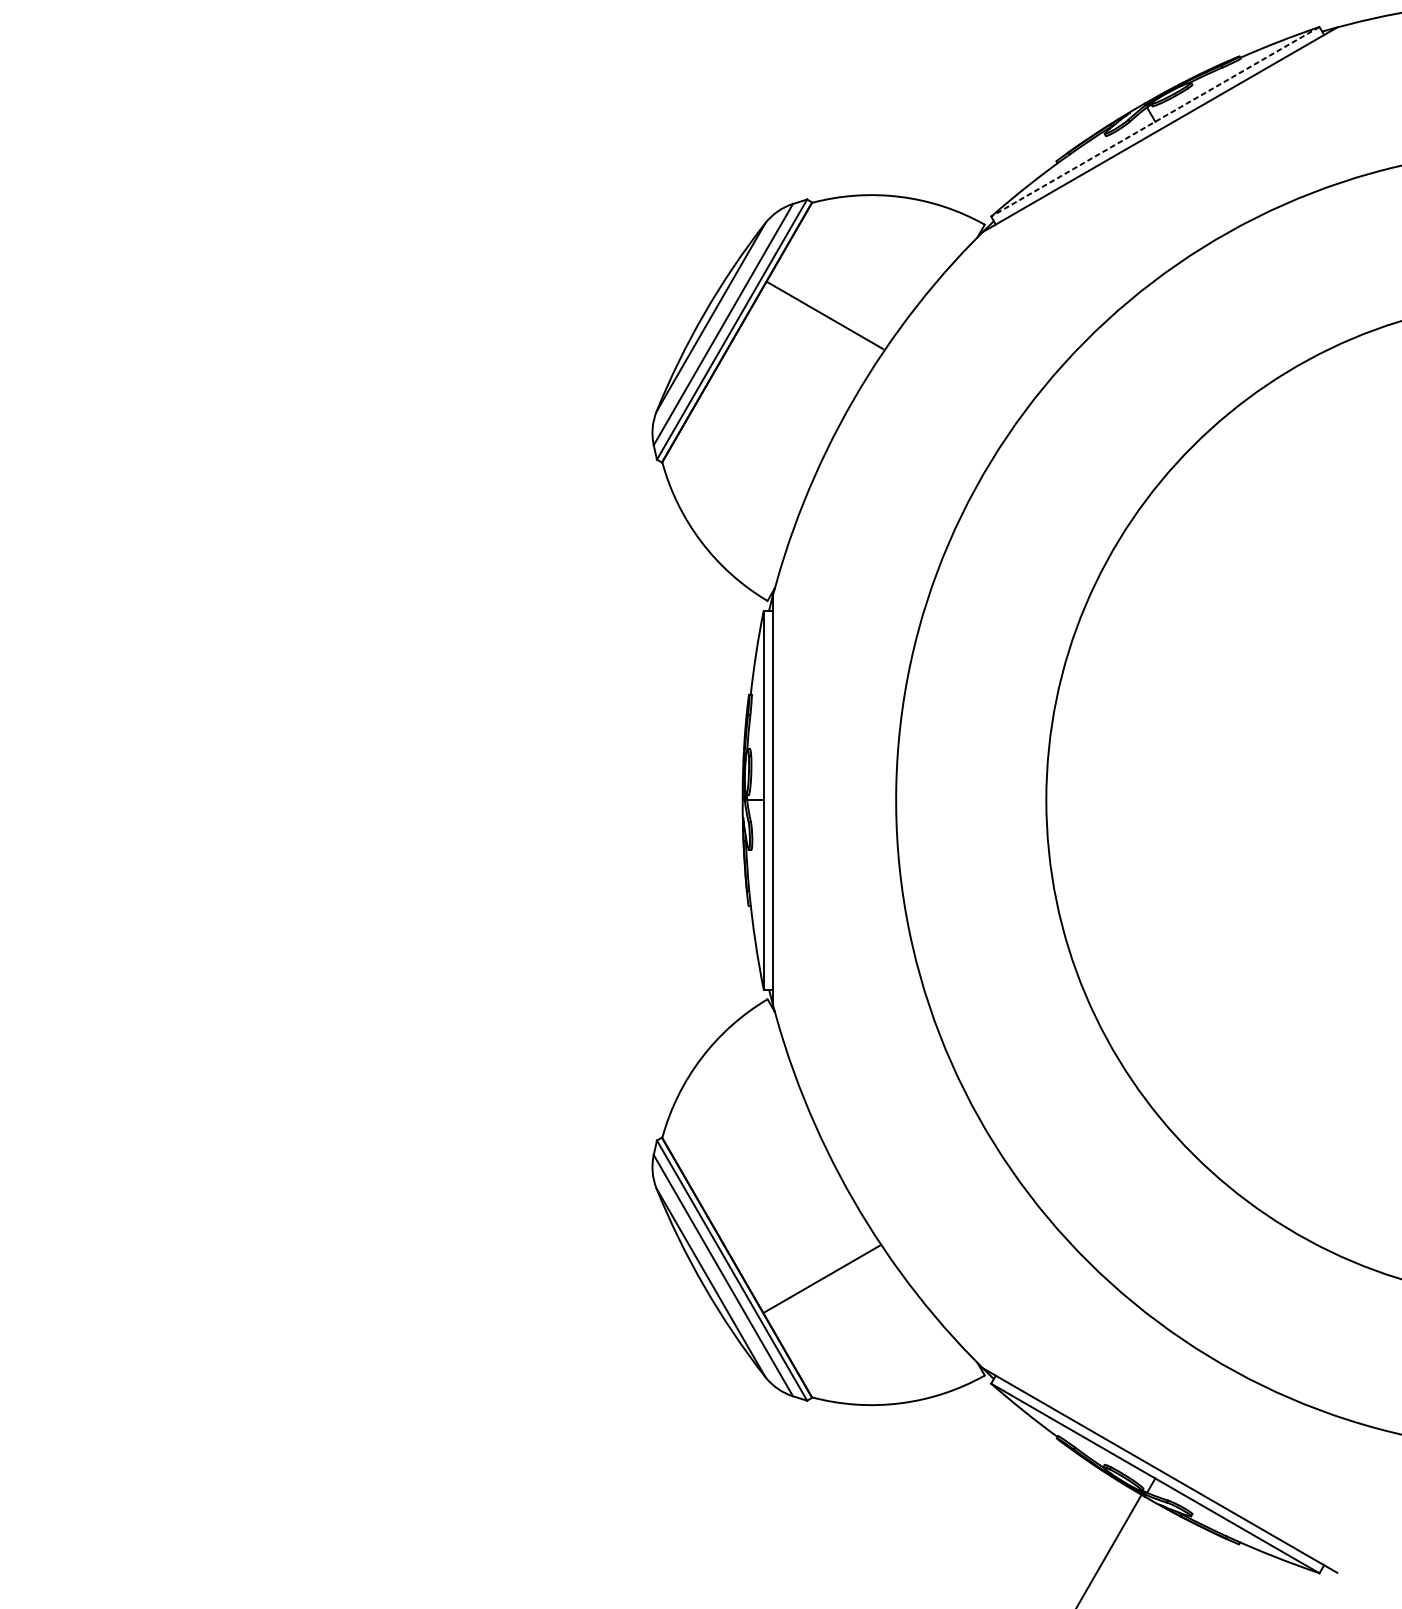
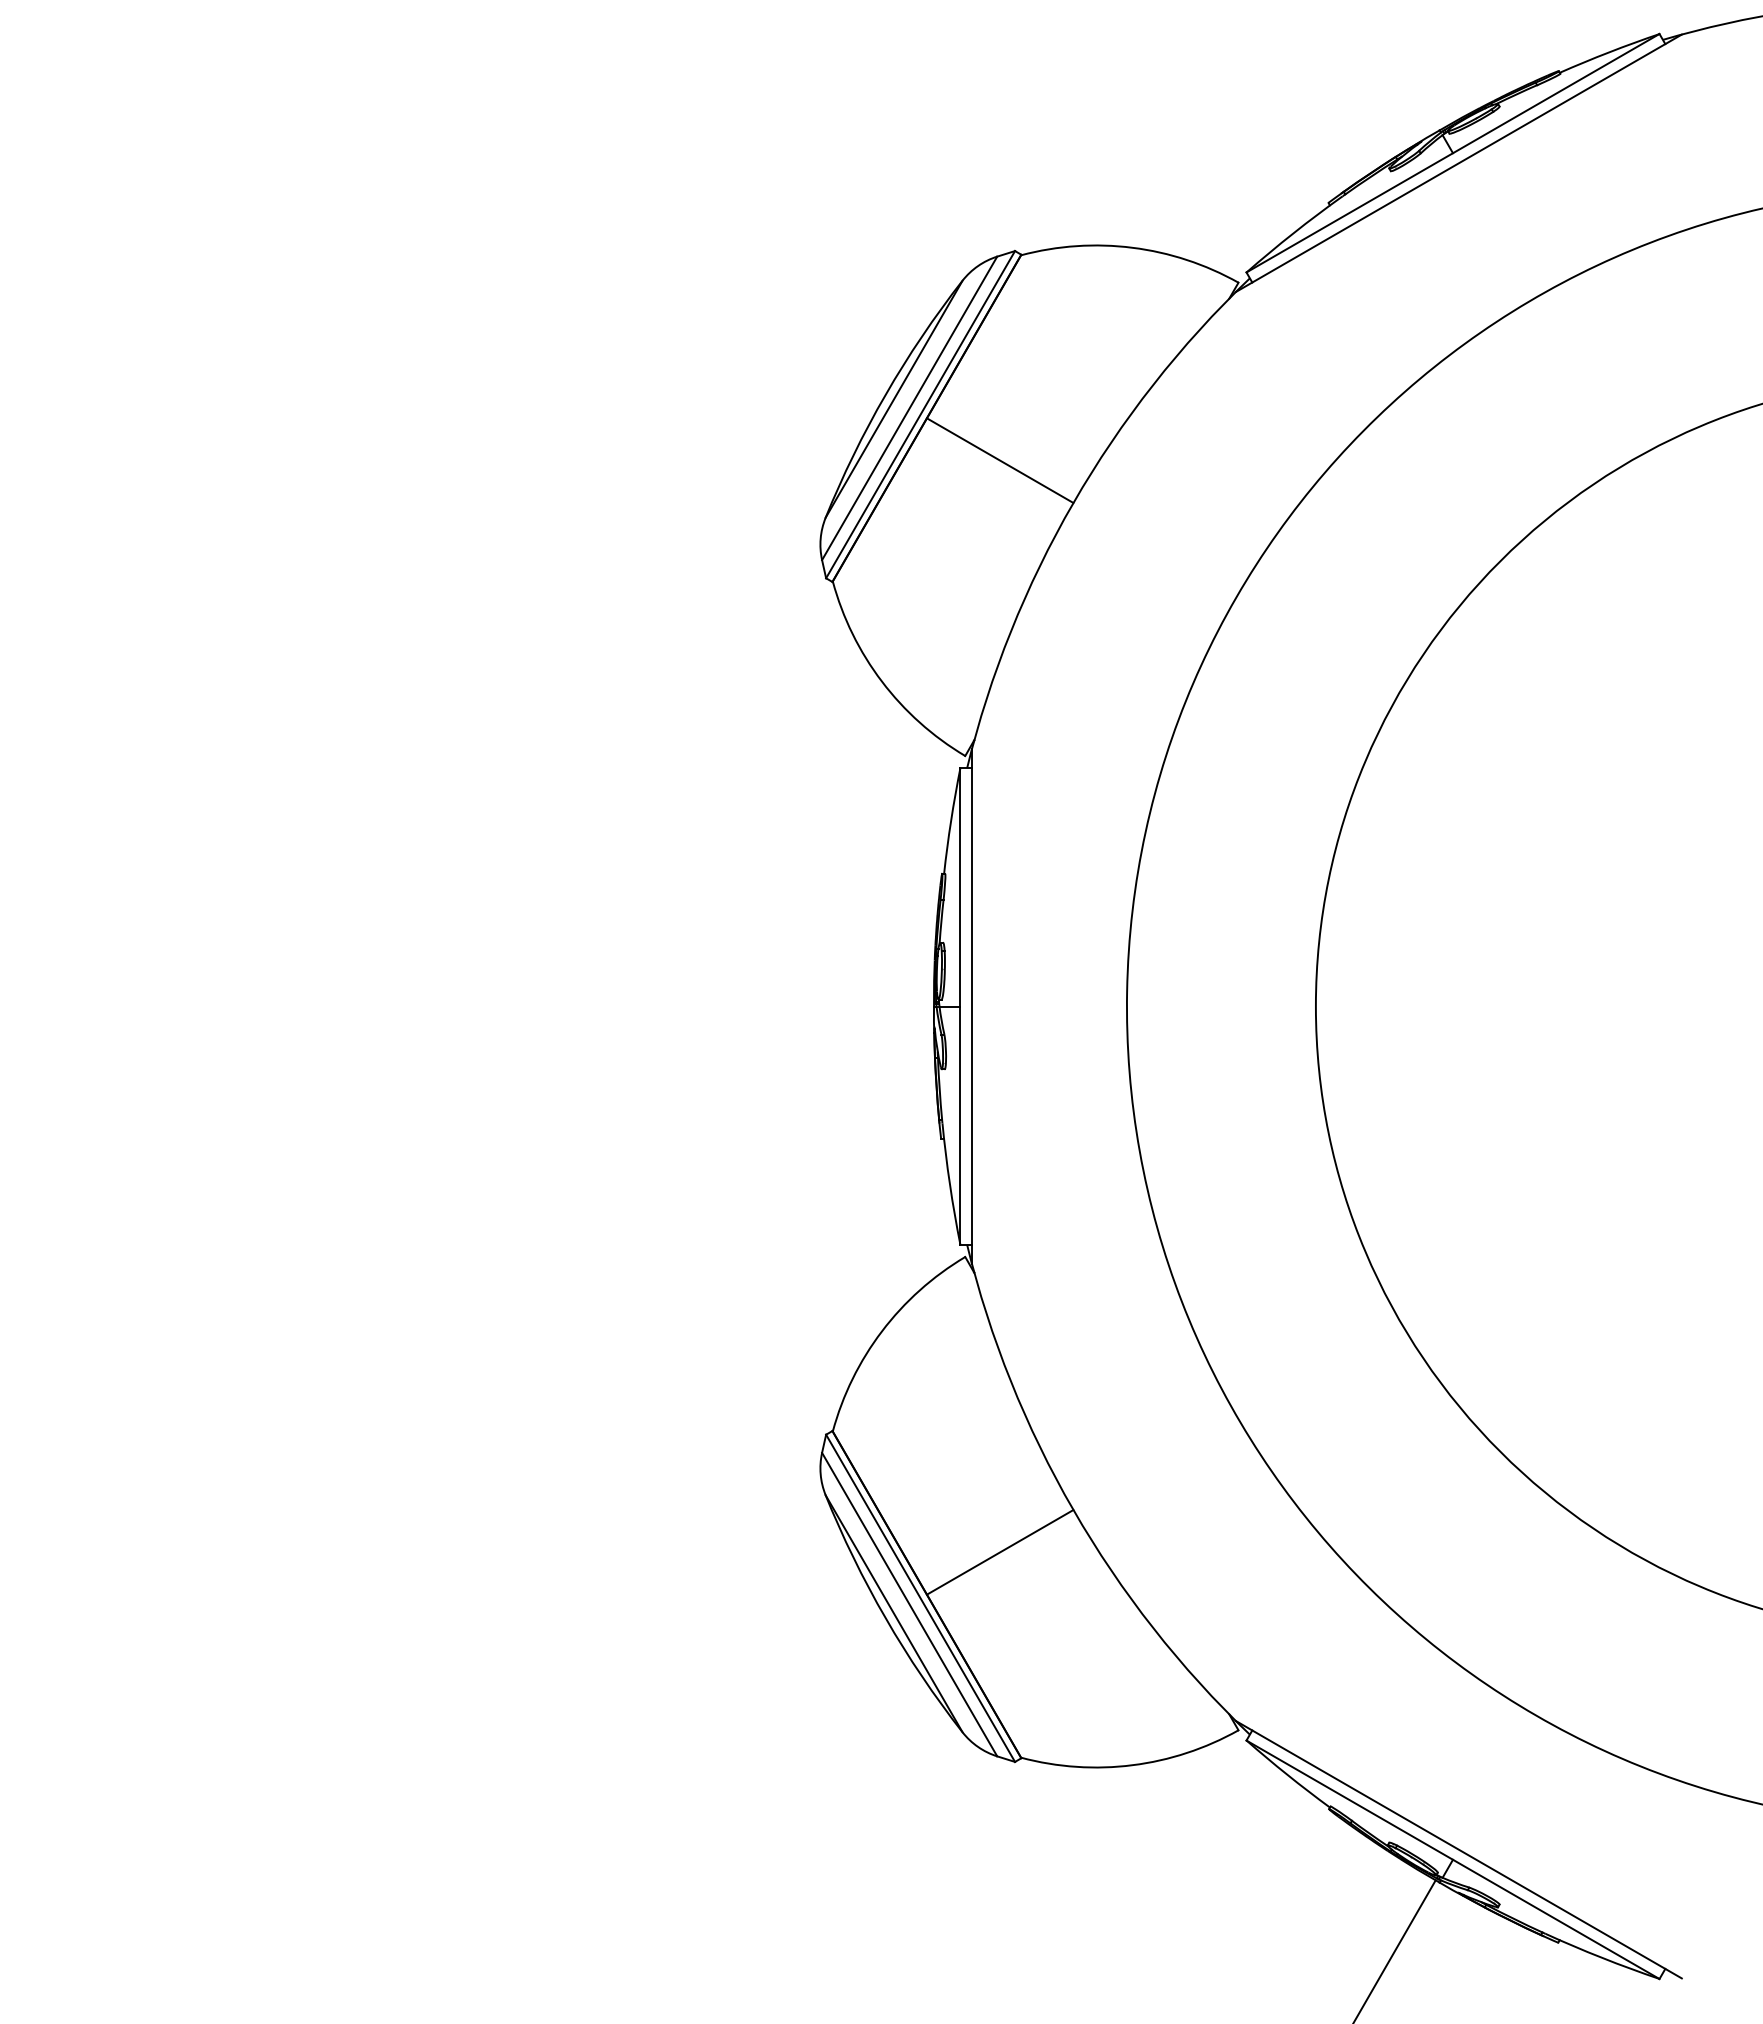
line: (1154, 121) -> (1452, 153), dashed -> solid
line: (825, 315) -> (1000, 460), moved
line: (821, 1279) -> (1000, 1552), moved

